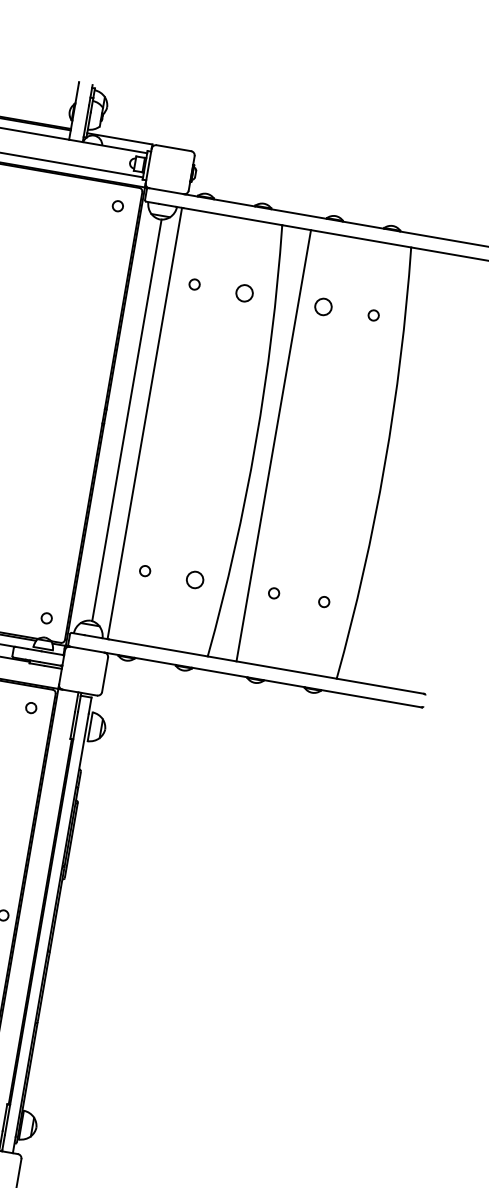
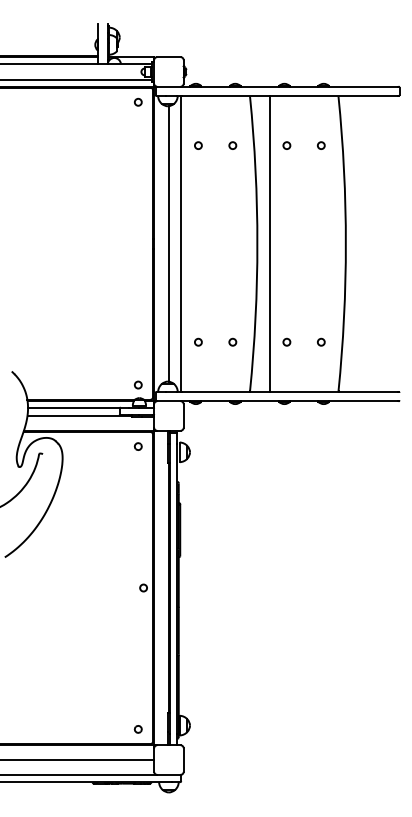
circle: (244, 292) -> (232, 145), size x0.62
circle: (323, 306) -> (286, 145), size x0.62
circle: (194, 578) -> (232, 341), size x0.62

